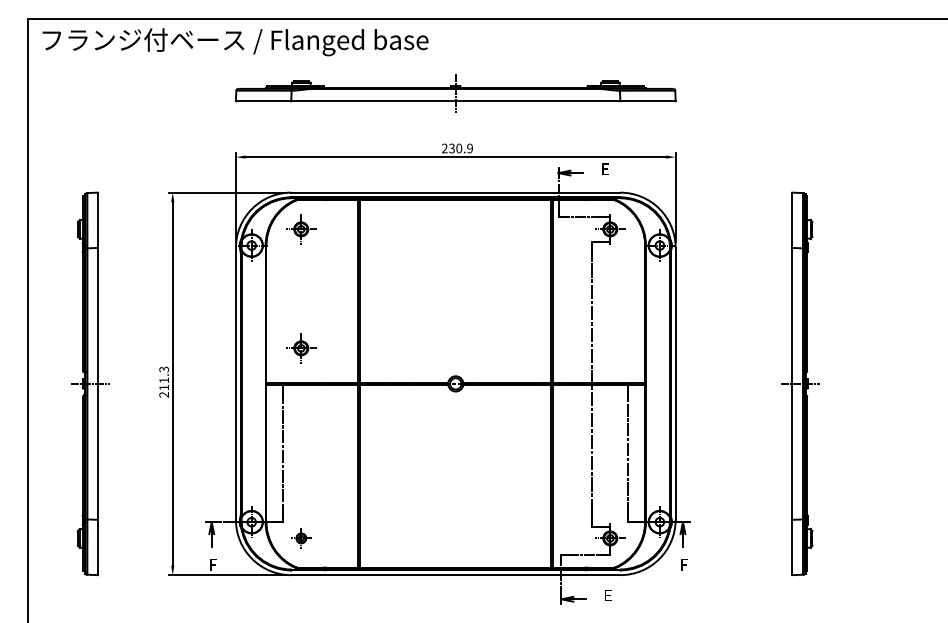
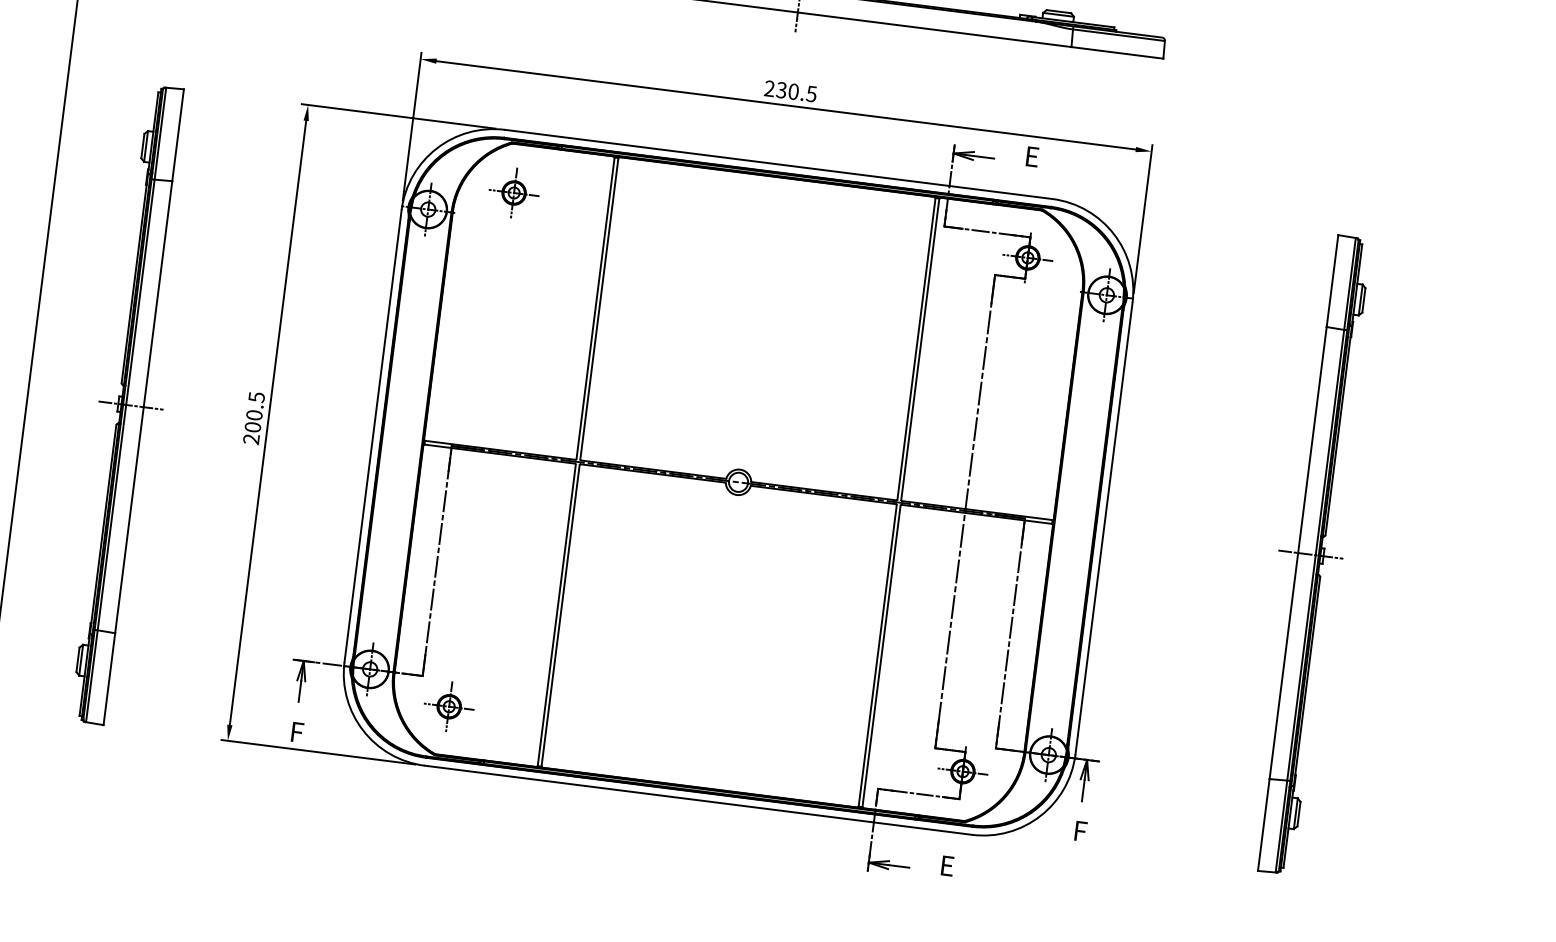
text: (469, 148) -> (810, 93), 230.9 -> 230.5
part: (301, 348) -> (489, 391), removed
text: (164, 378) -> (255, 412), 211.3 -> 200.5
part: (301, 538) -> (449, 706), size x1.43

